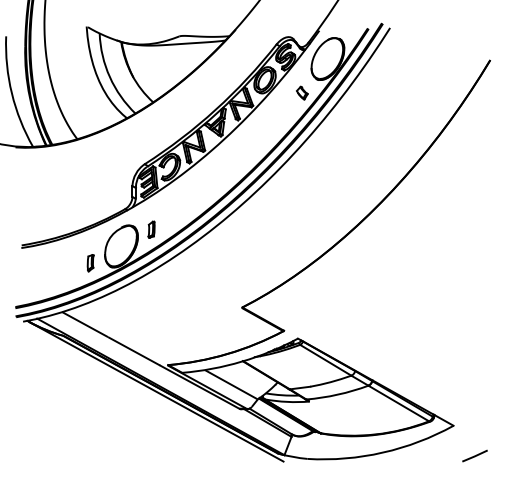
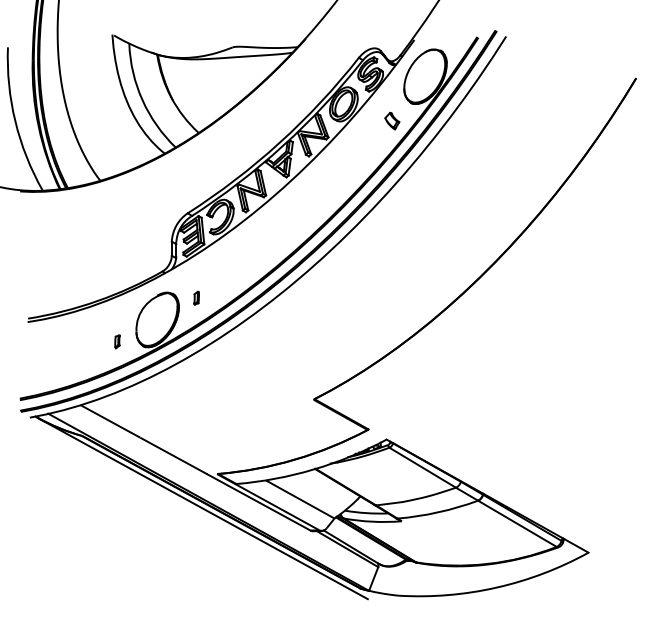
part: (151, 229) -> (196, 297), size x0.6
part: (90, 263) -> (117, 342), size x0.6
line: (474, 455) -> (615, 591), removed

